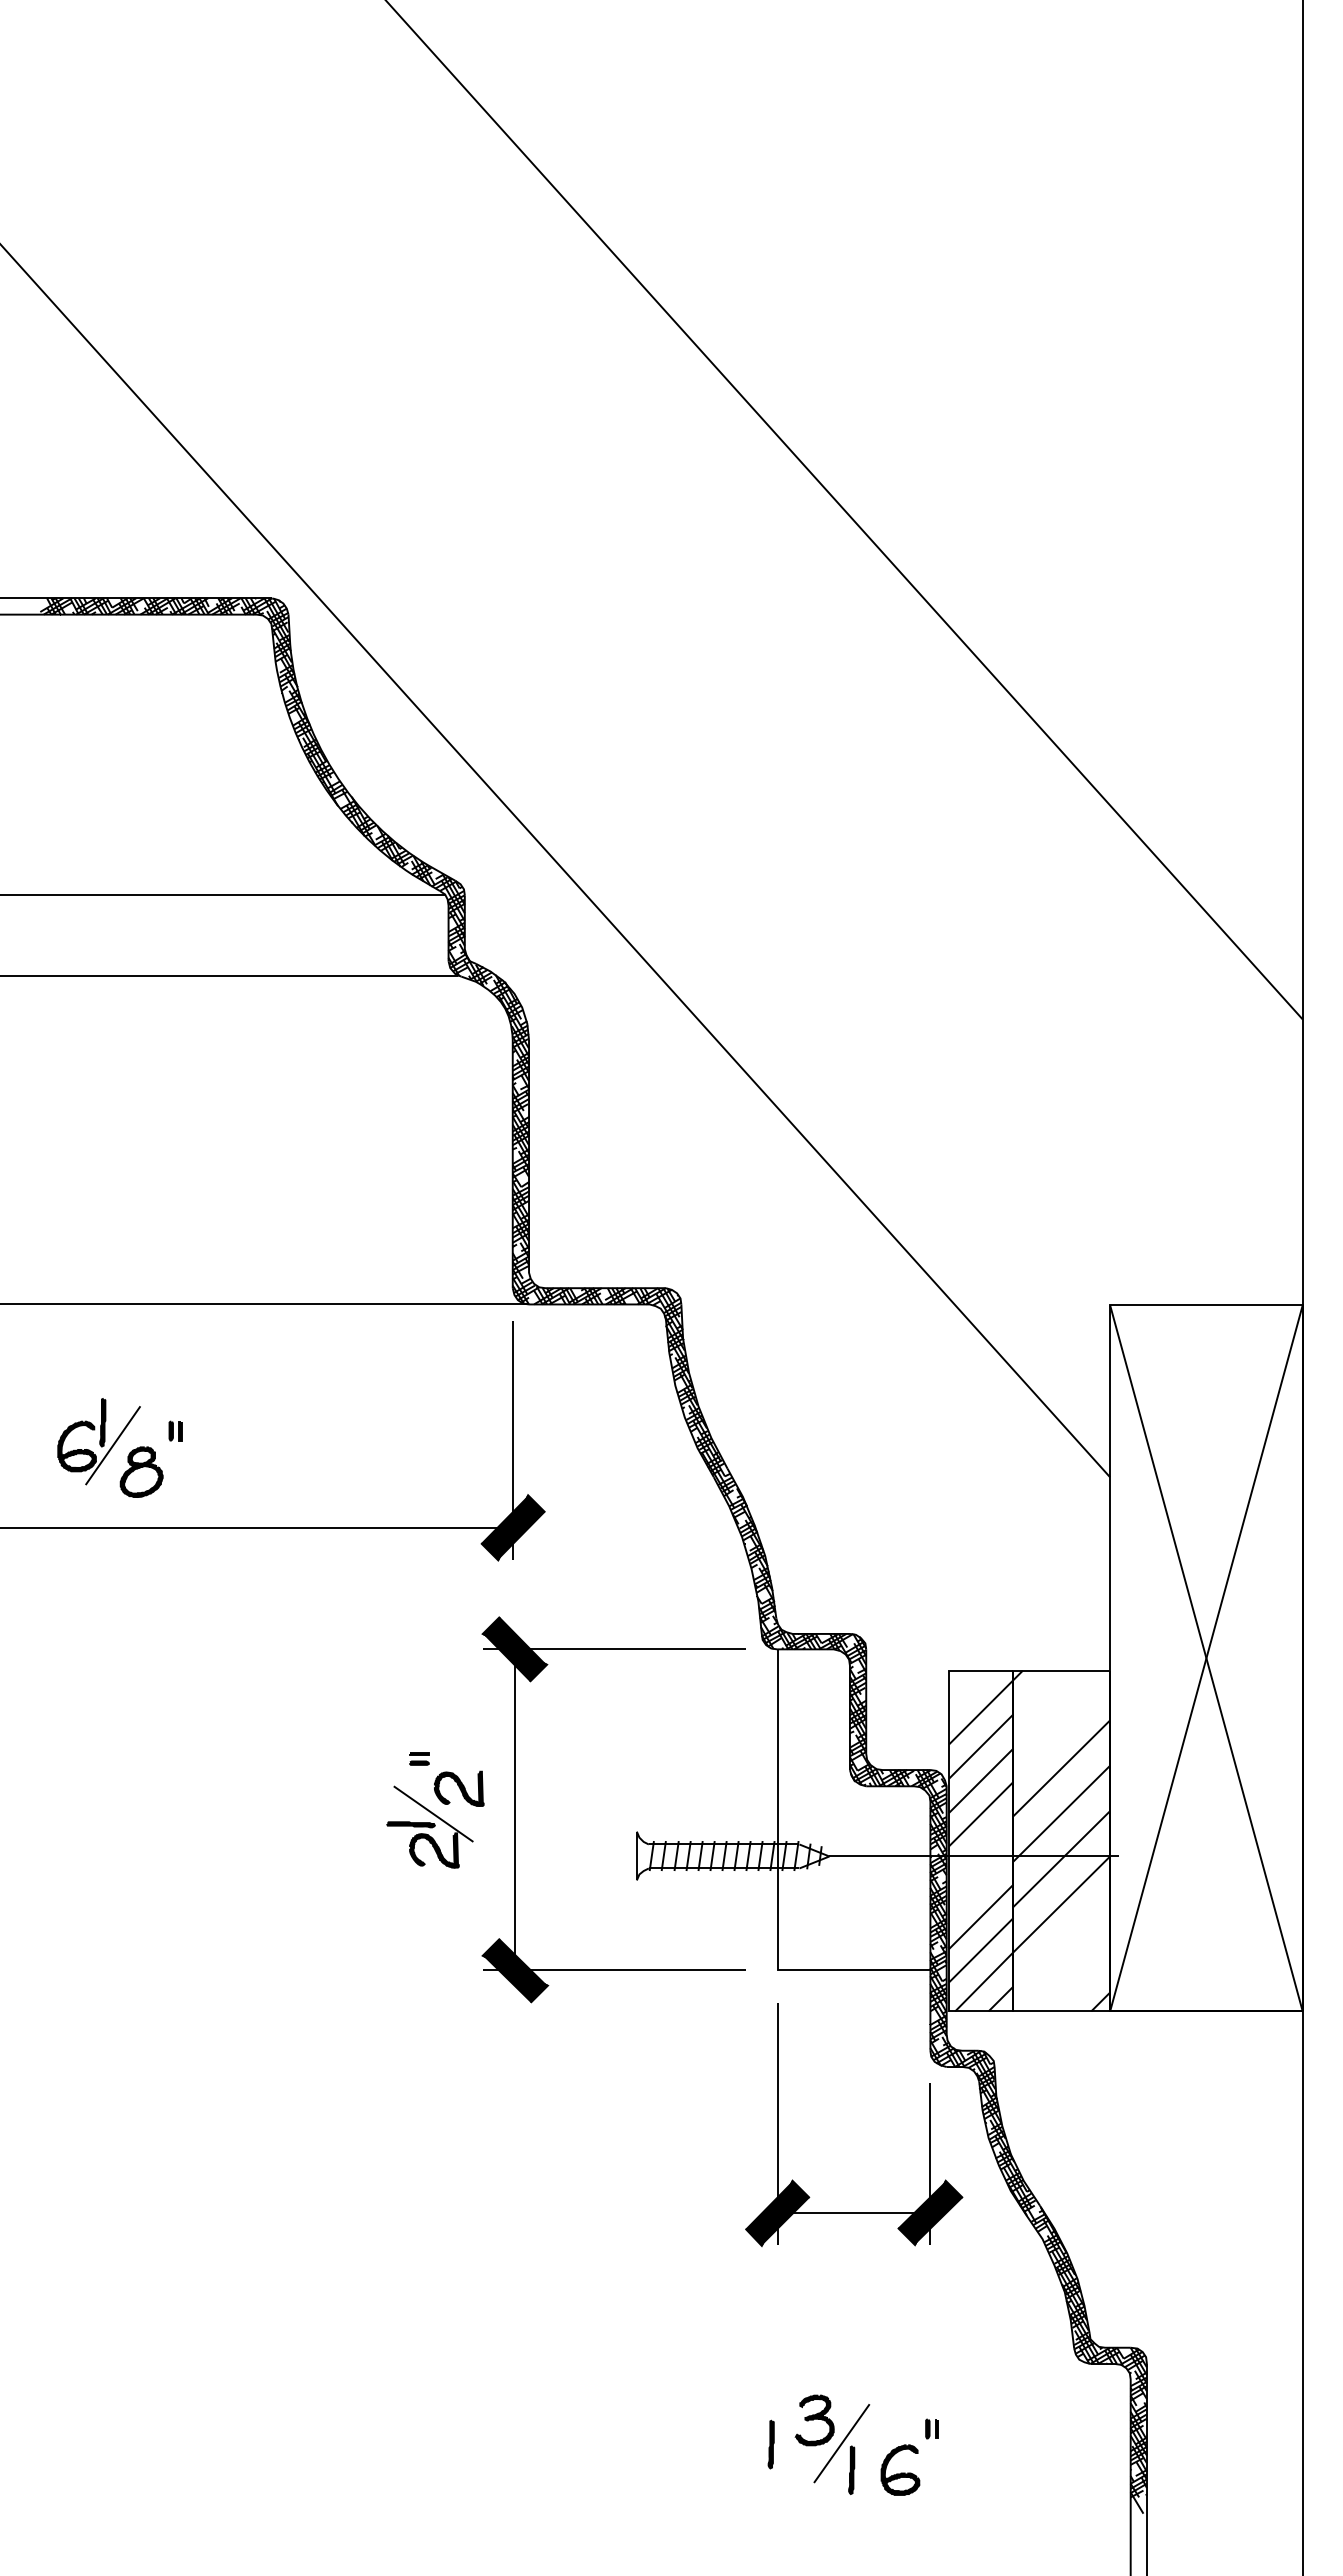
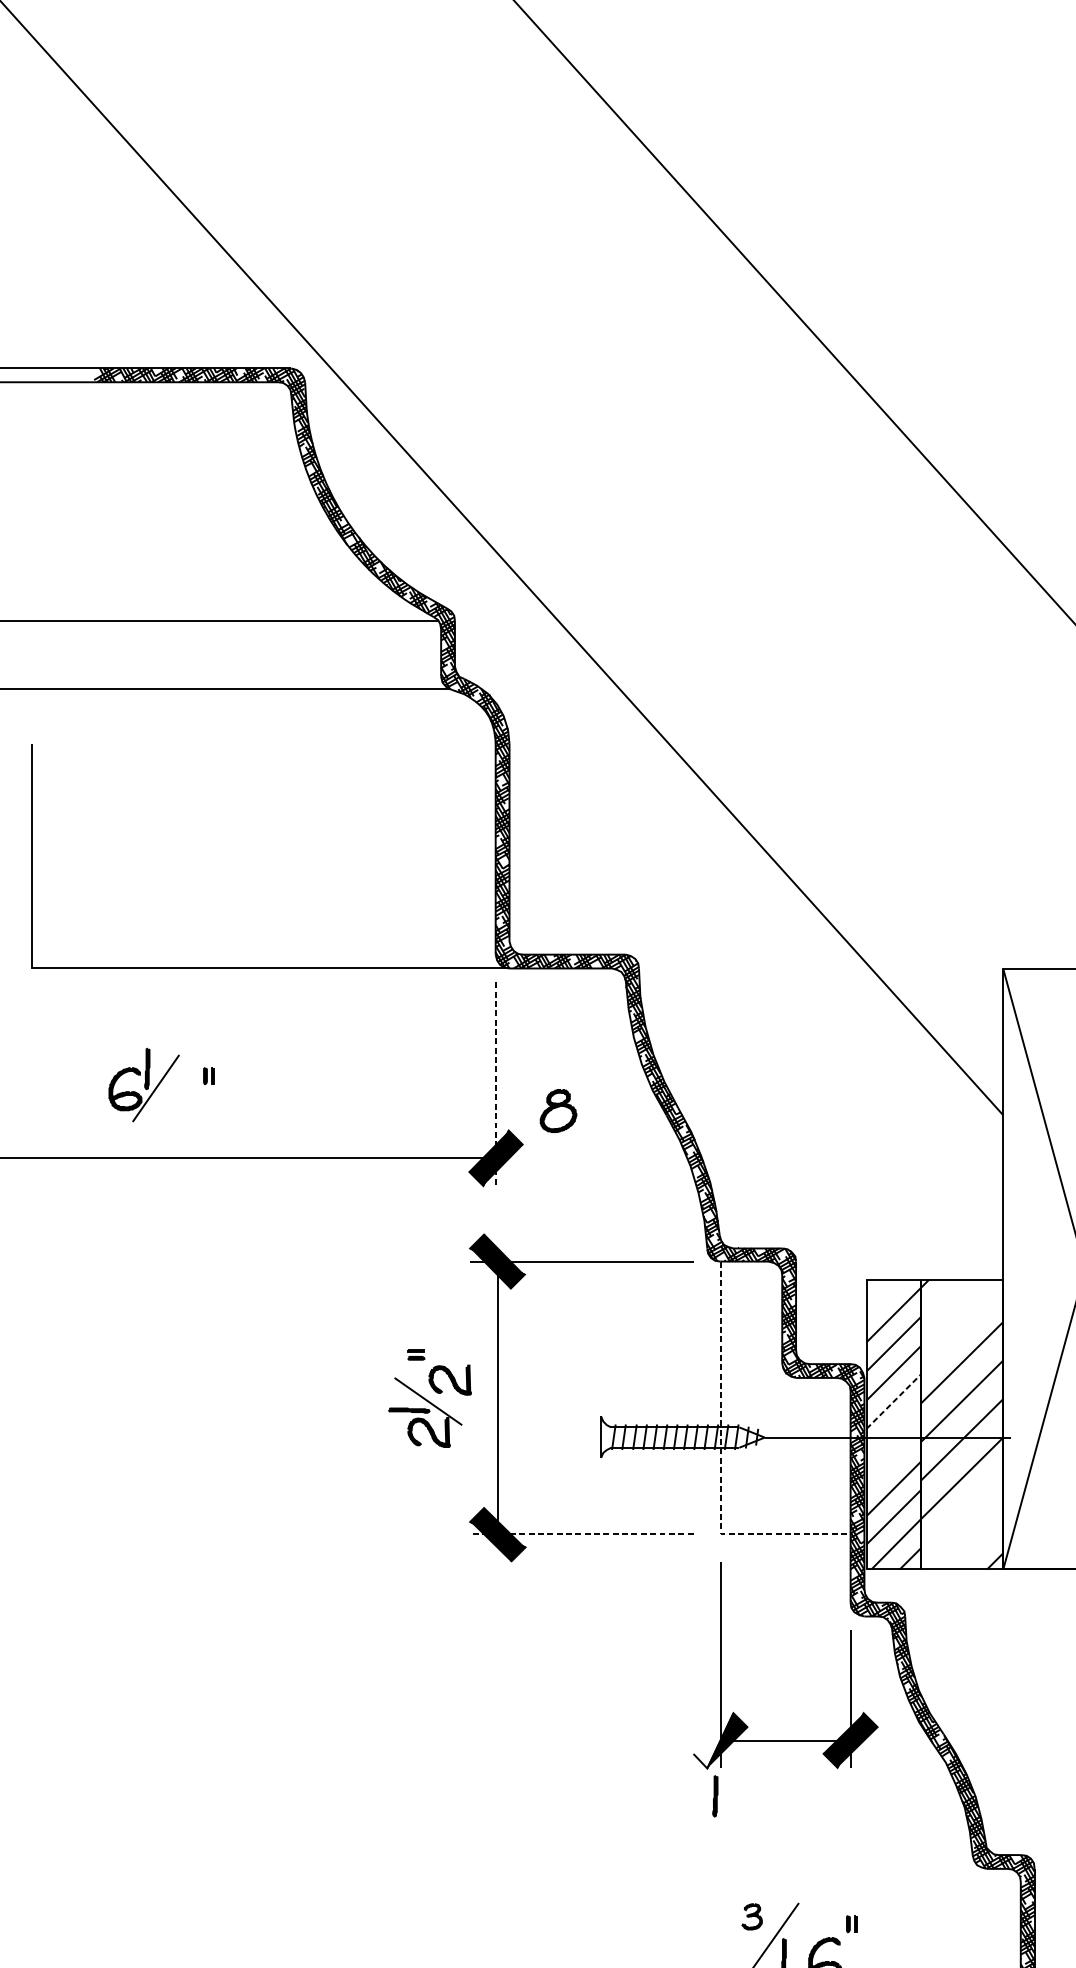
line: (512, 1440) -> (495, 1084), solid -> dashed
part: (141, 1471) -> (558, 1110), moved
line: (981, 1813) -> (894, 1401), solid -> dashed
line: (778, 1887) -> (721, 1463), solid -> dashed
line: (613, 1970) -> (581, 1534), solid -> dashed
fill: (768, 2212) -> (713, 1740), removed
part: (814, 2420) -> (752, 1916), size x0.6
part: (770, 2444) -> (714, 1796), moved

